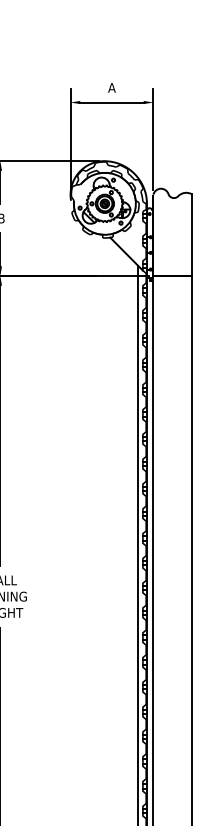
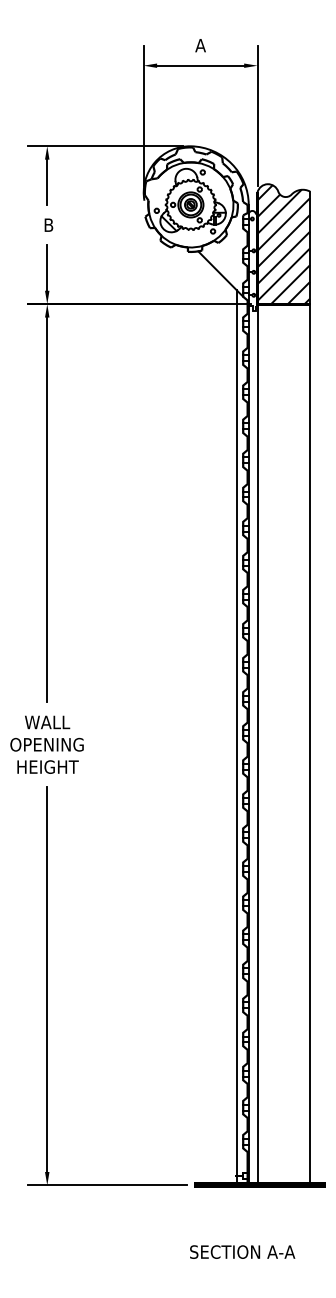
hatch: (172, 232) -> (283, 244), added

